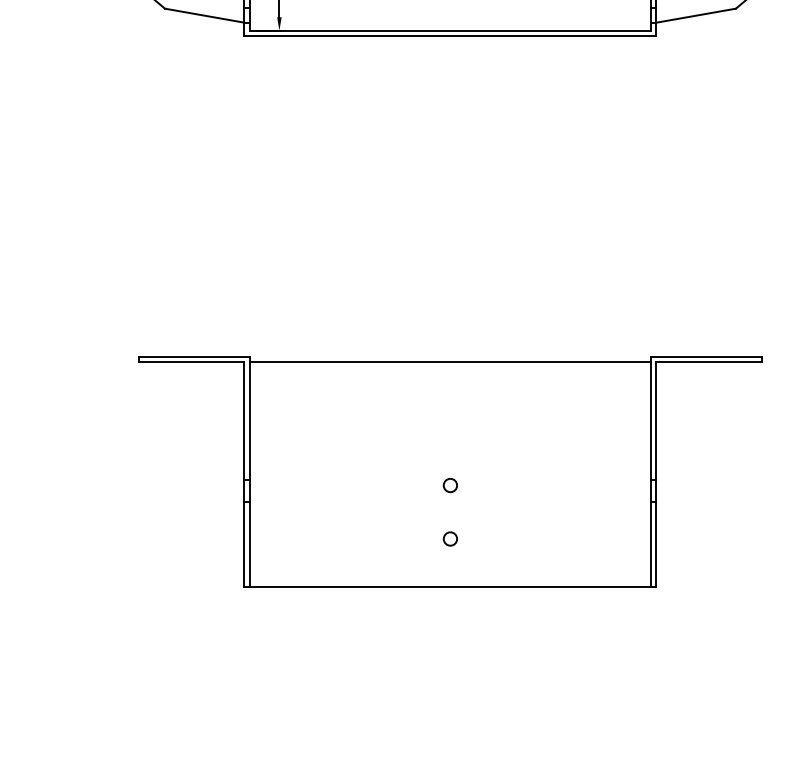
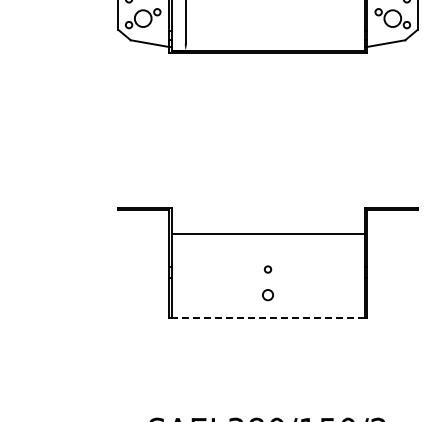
line: (449, 362) -> (267, 234), moved
circle: (449, 539) -> (267, 295), size x1.6
line: (449, 587) -> (267, 318), solid -> dashed

